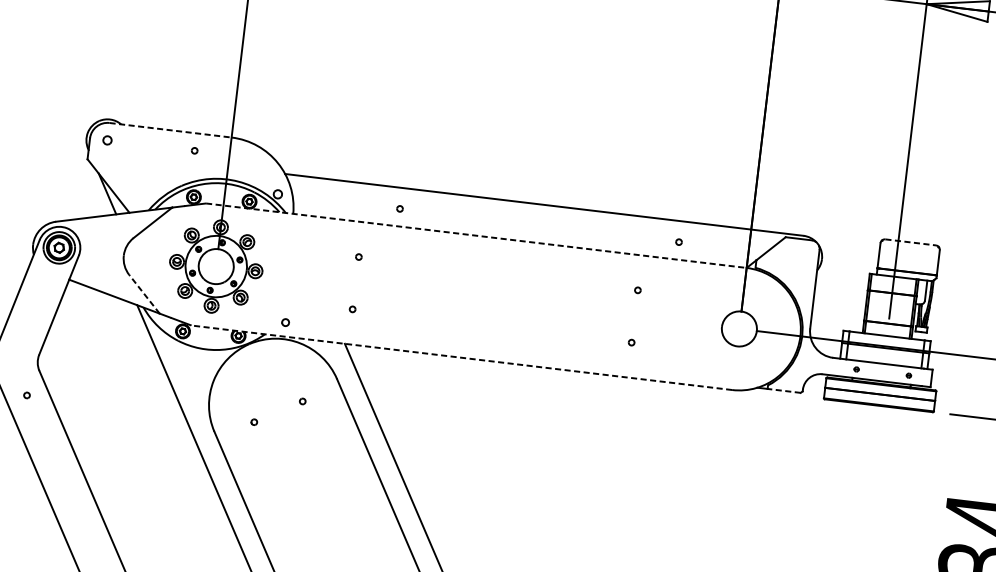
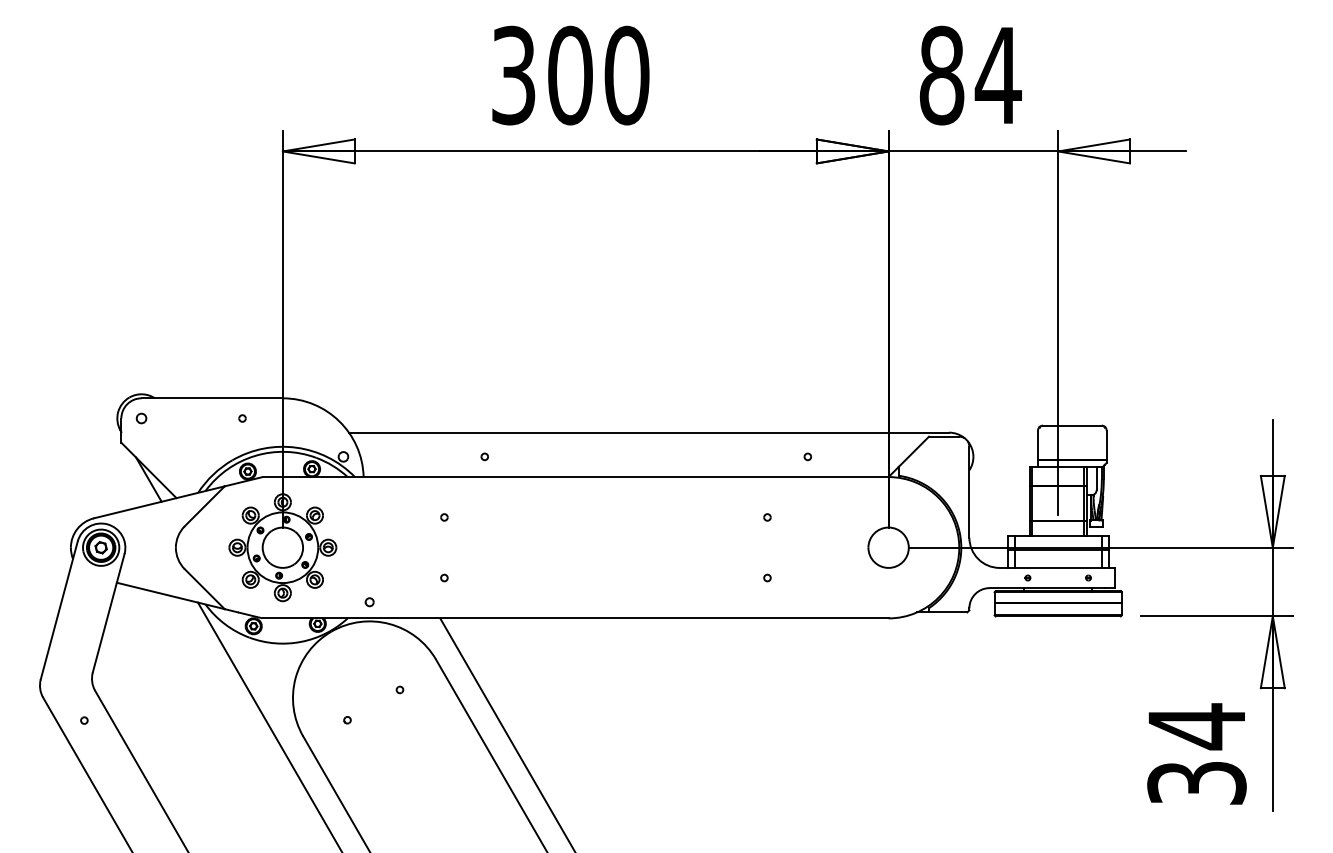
line: (170, 130) -> (212, 398), dashed -> solid
line: (476, 236) -> (575, 477), dashed -> solid
line: (910, 242) -> (1072, 425), dashed -> solid
line: (144, 293) -> (204, 588), dashed -> solid
line: (461, 357) -> (575, 618), dashed -> solid
line: (783, 390) -> (947, 612), dashed -> solid

